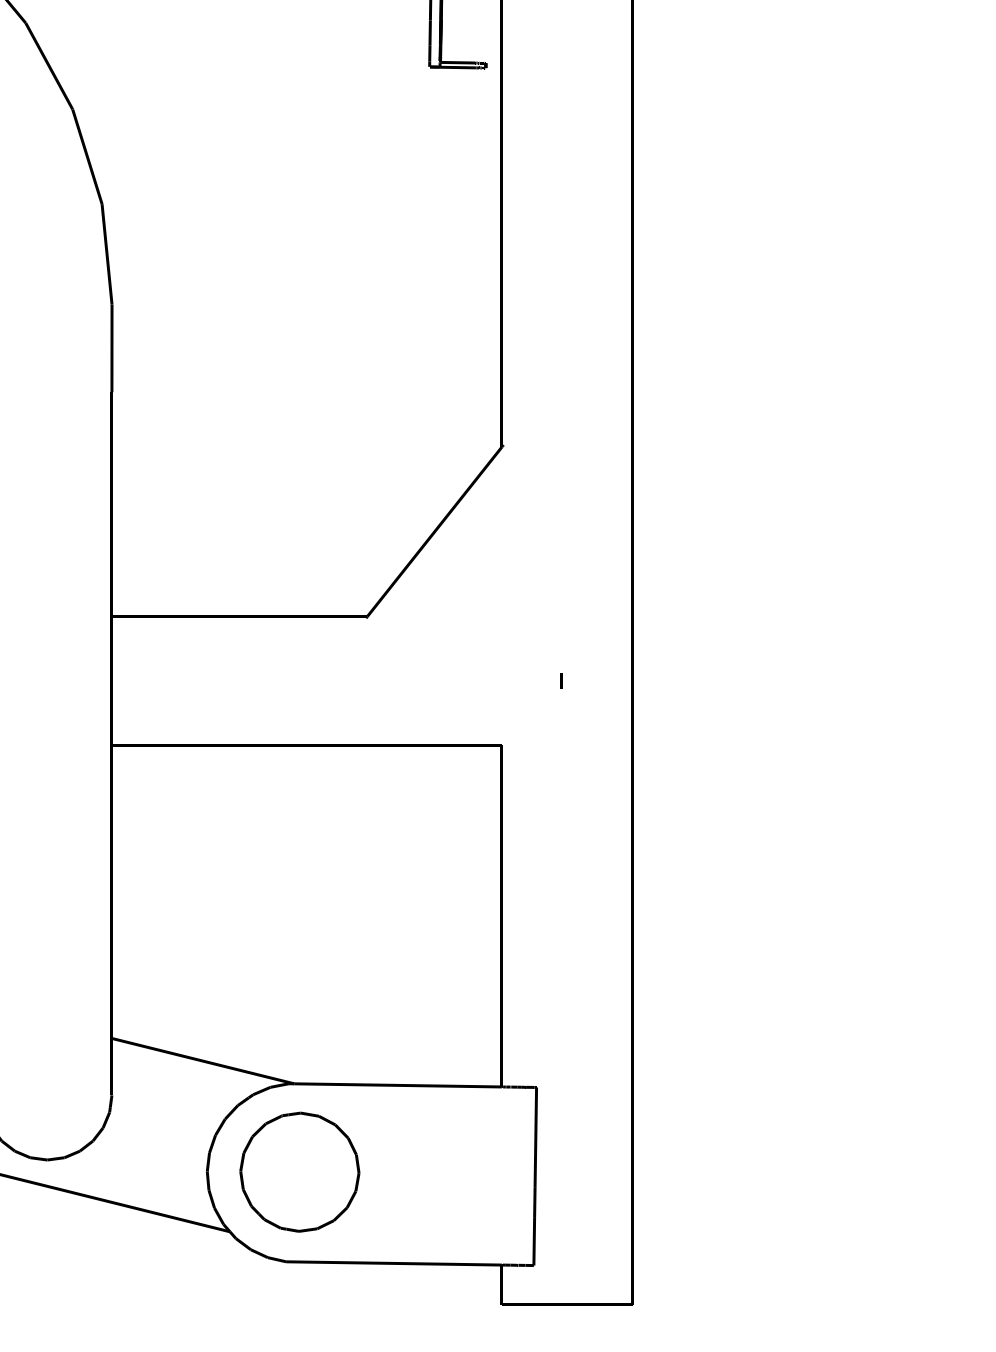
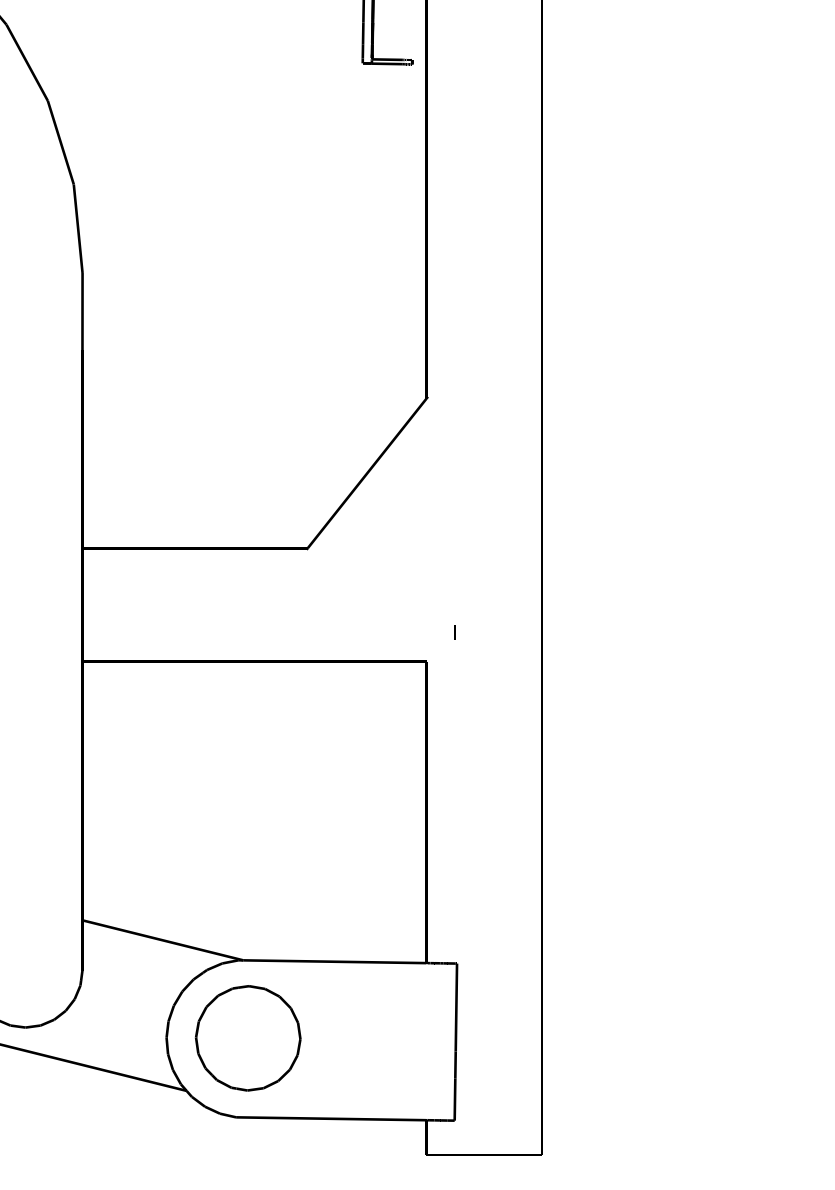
line: (561, 680) -> (455, 631), moved

